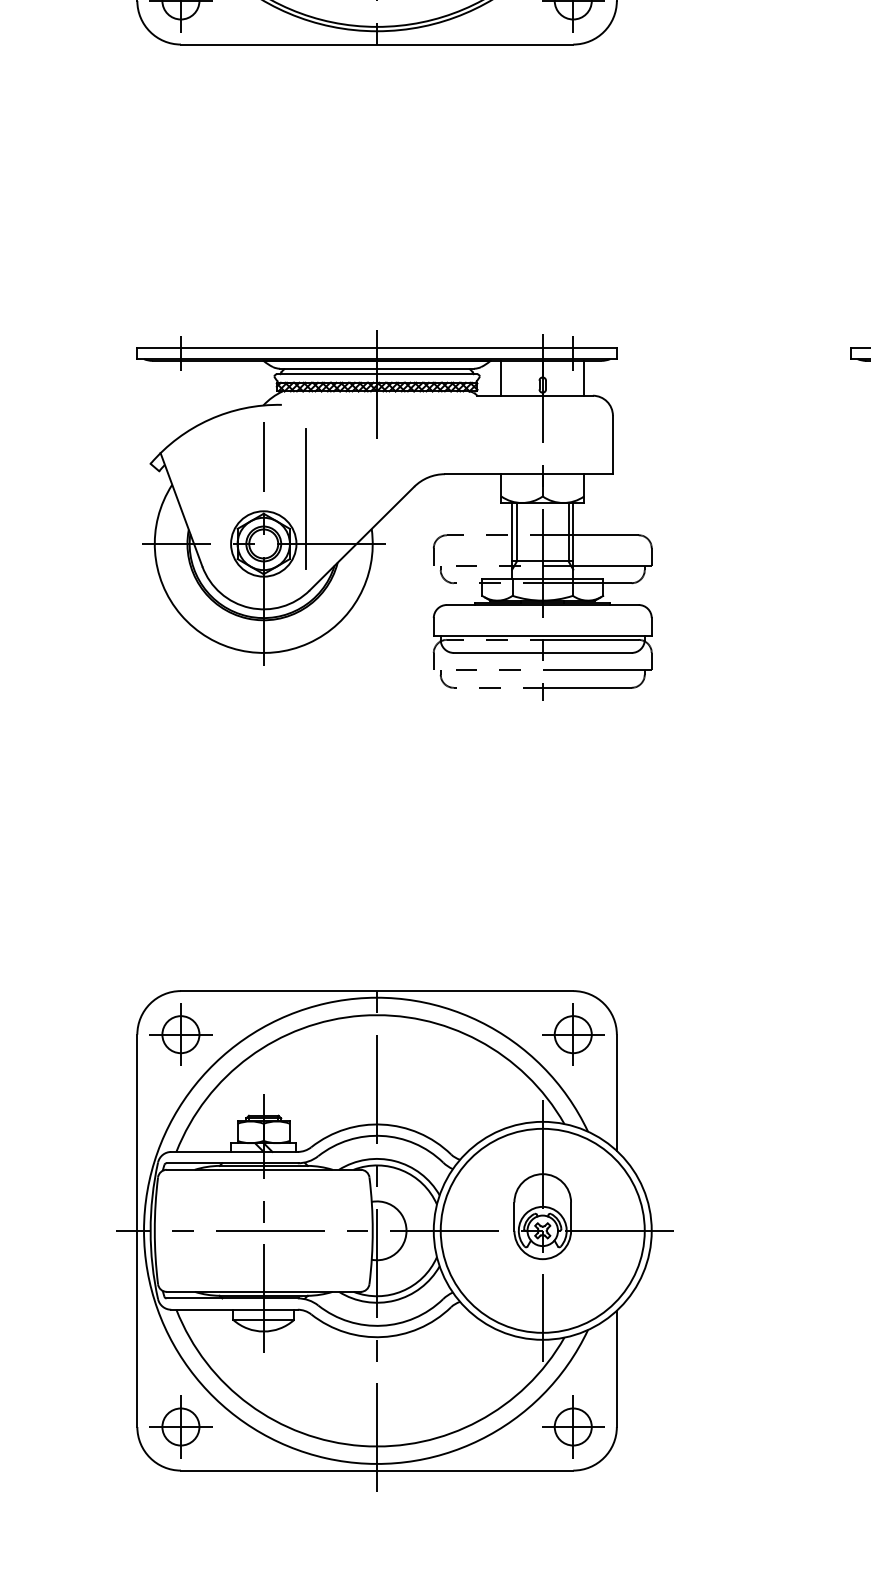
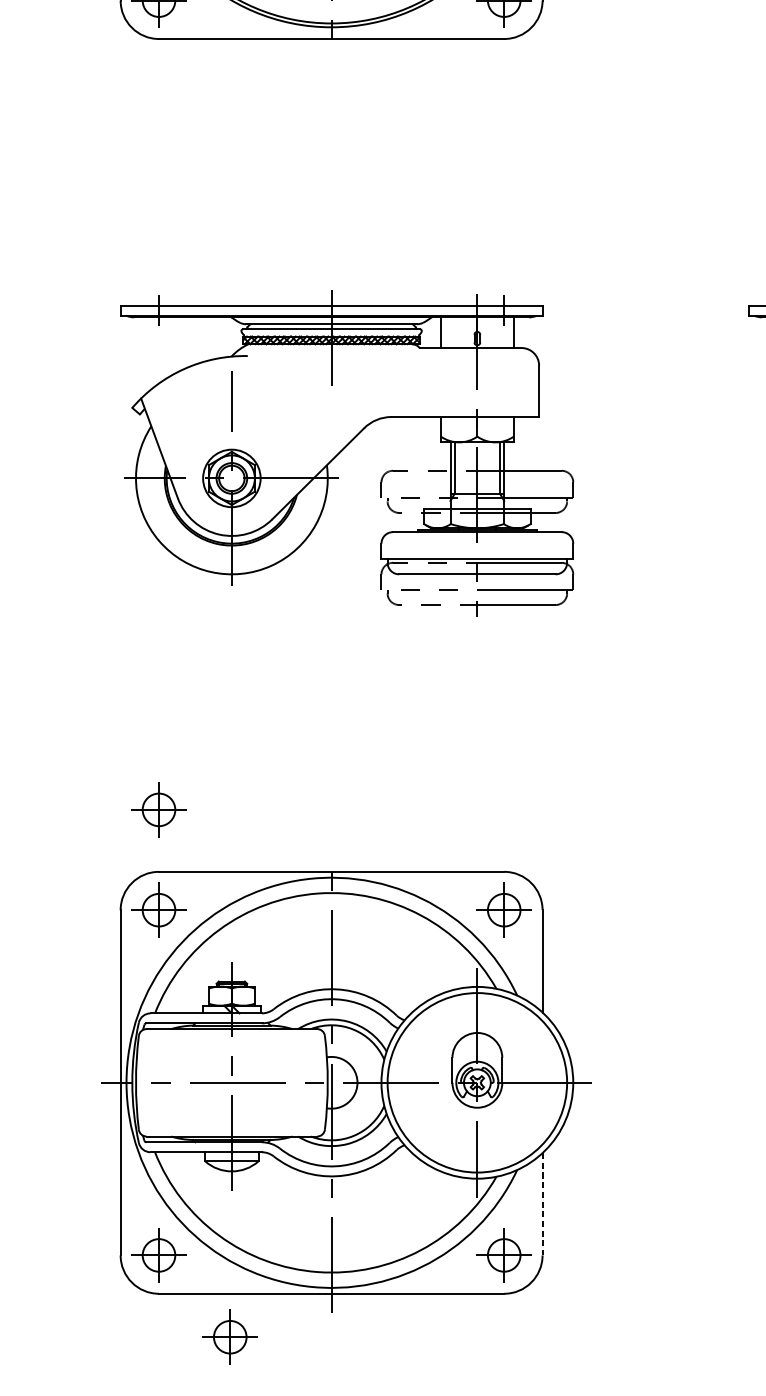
line: (305, 499) -> (268, 439), removed
part: (180, 920) -> (158, 809), added
line: (616, 1369) -> (542, 1204), solid -> dashed
part: (261, 1519) -> (229, 1336), added

